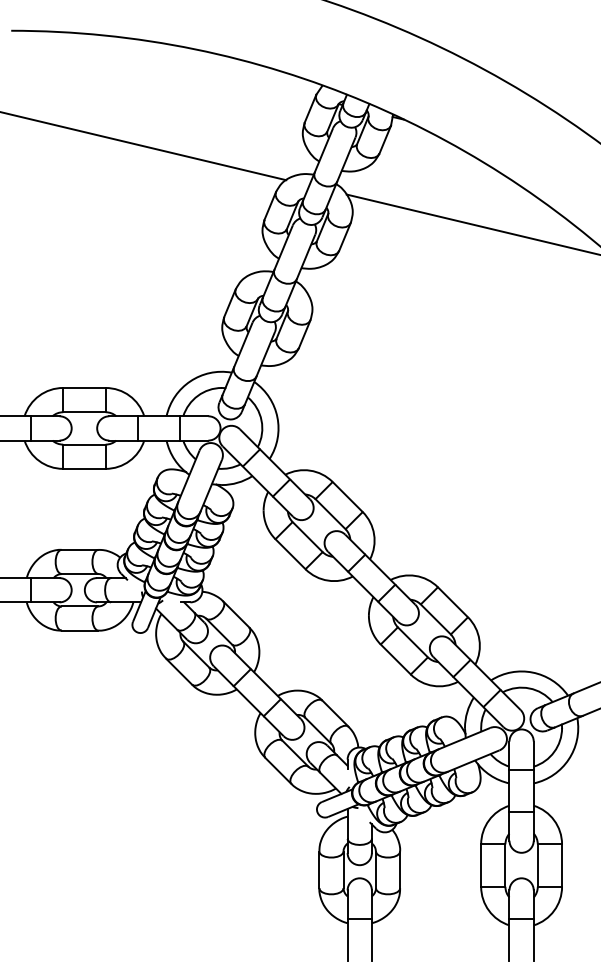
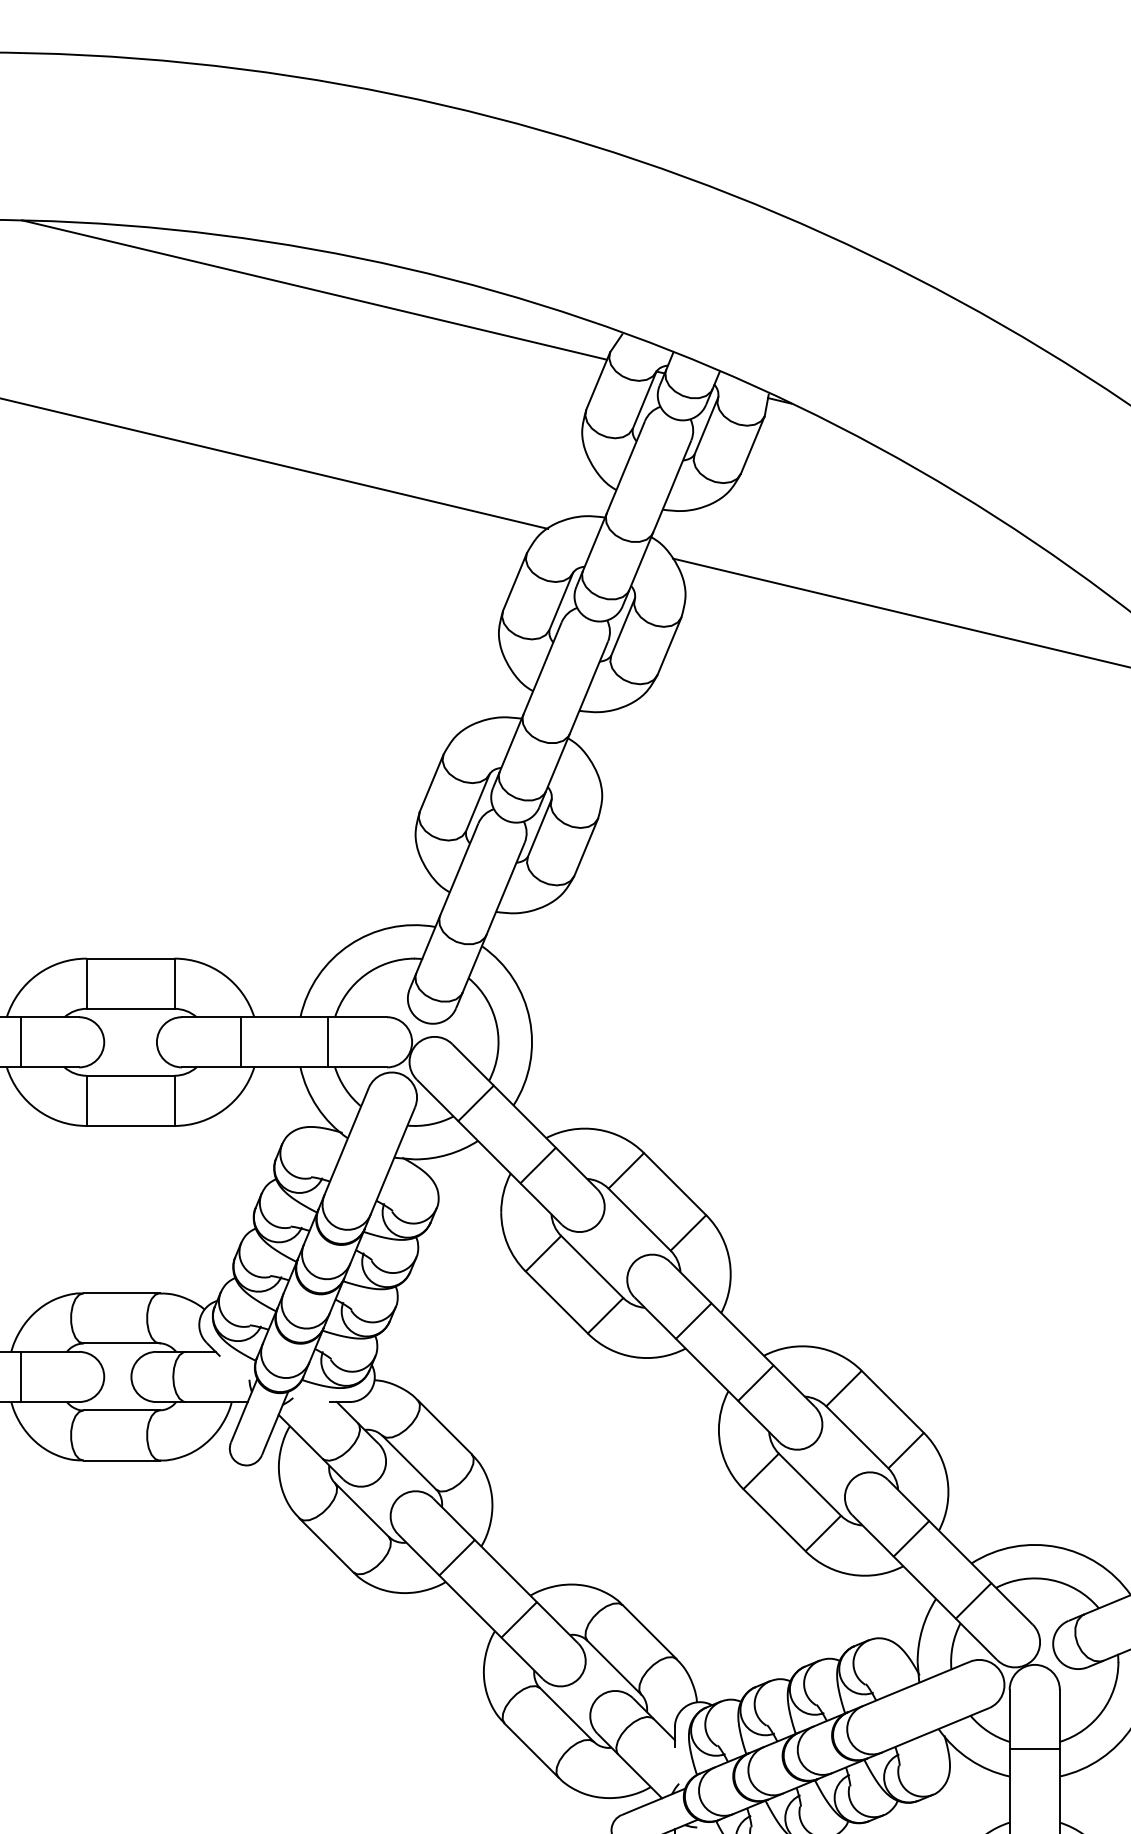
line: (172, 64) -> (312, 289), added

